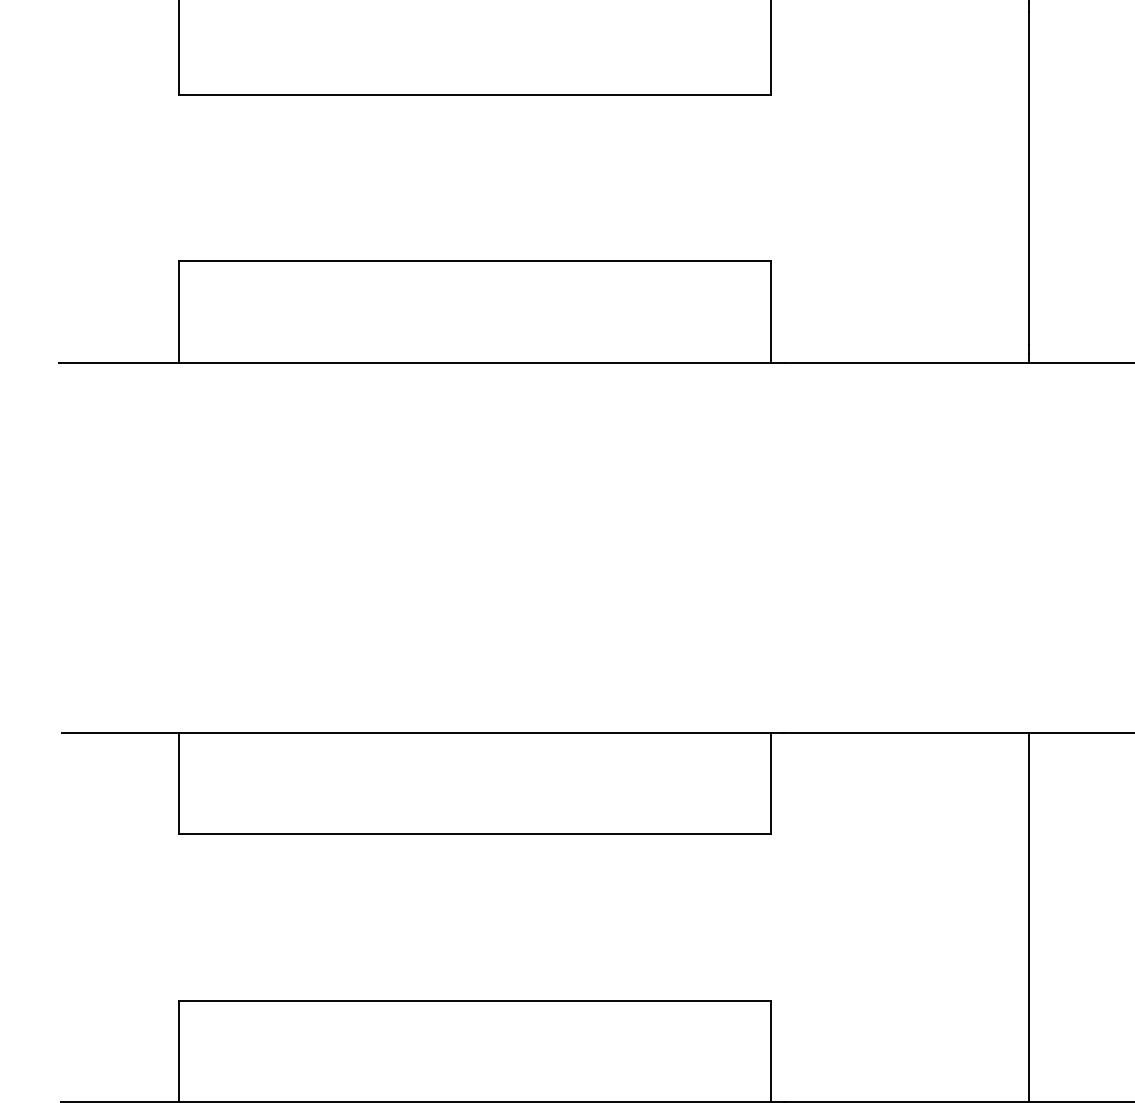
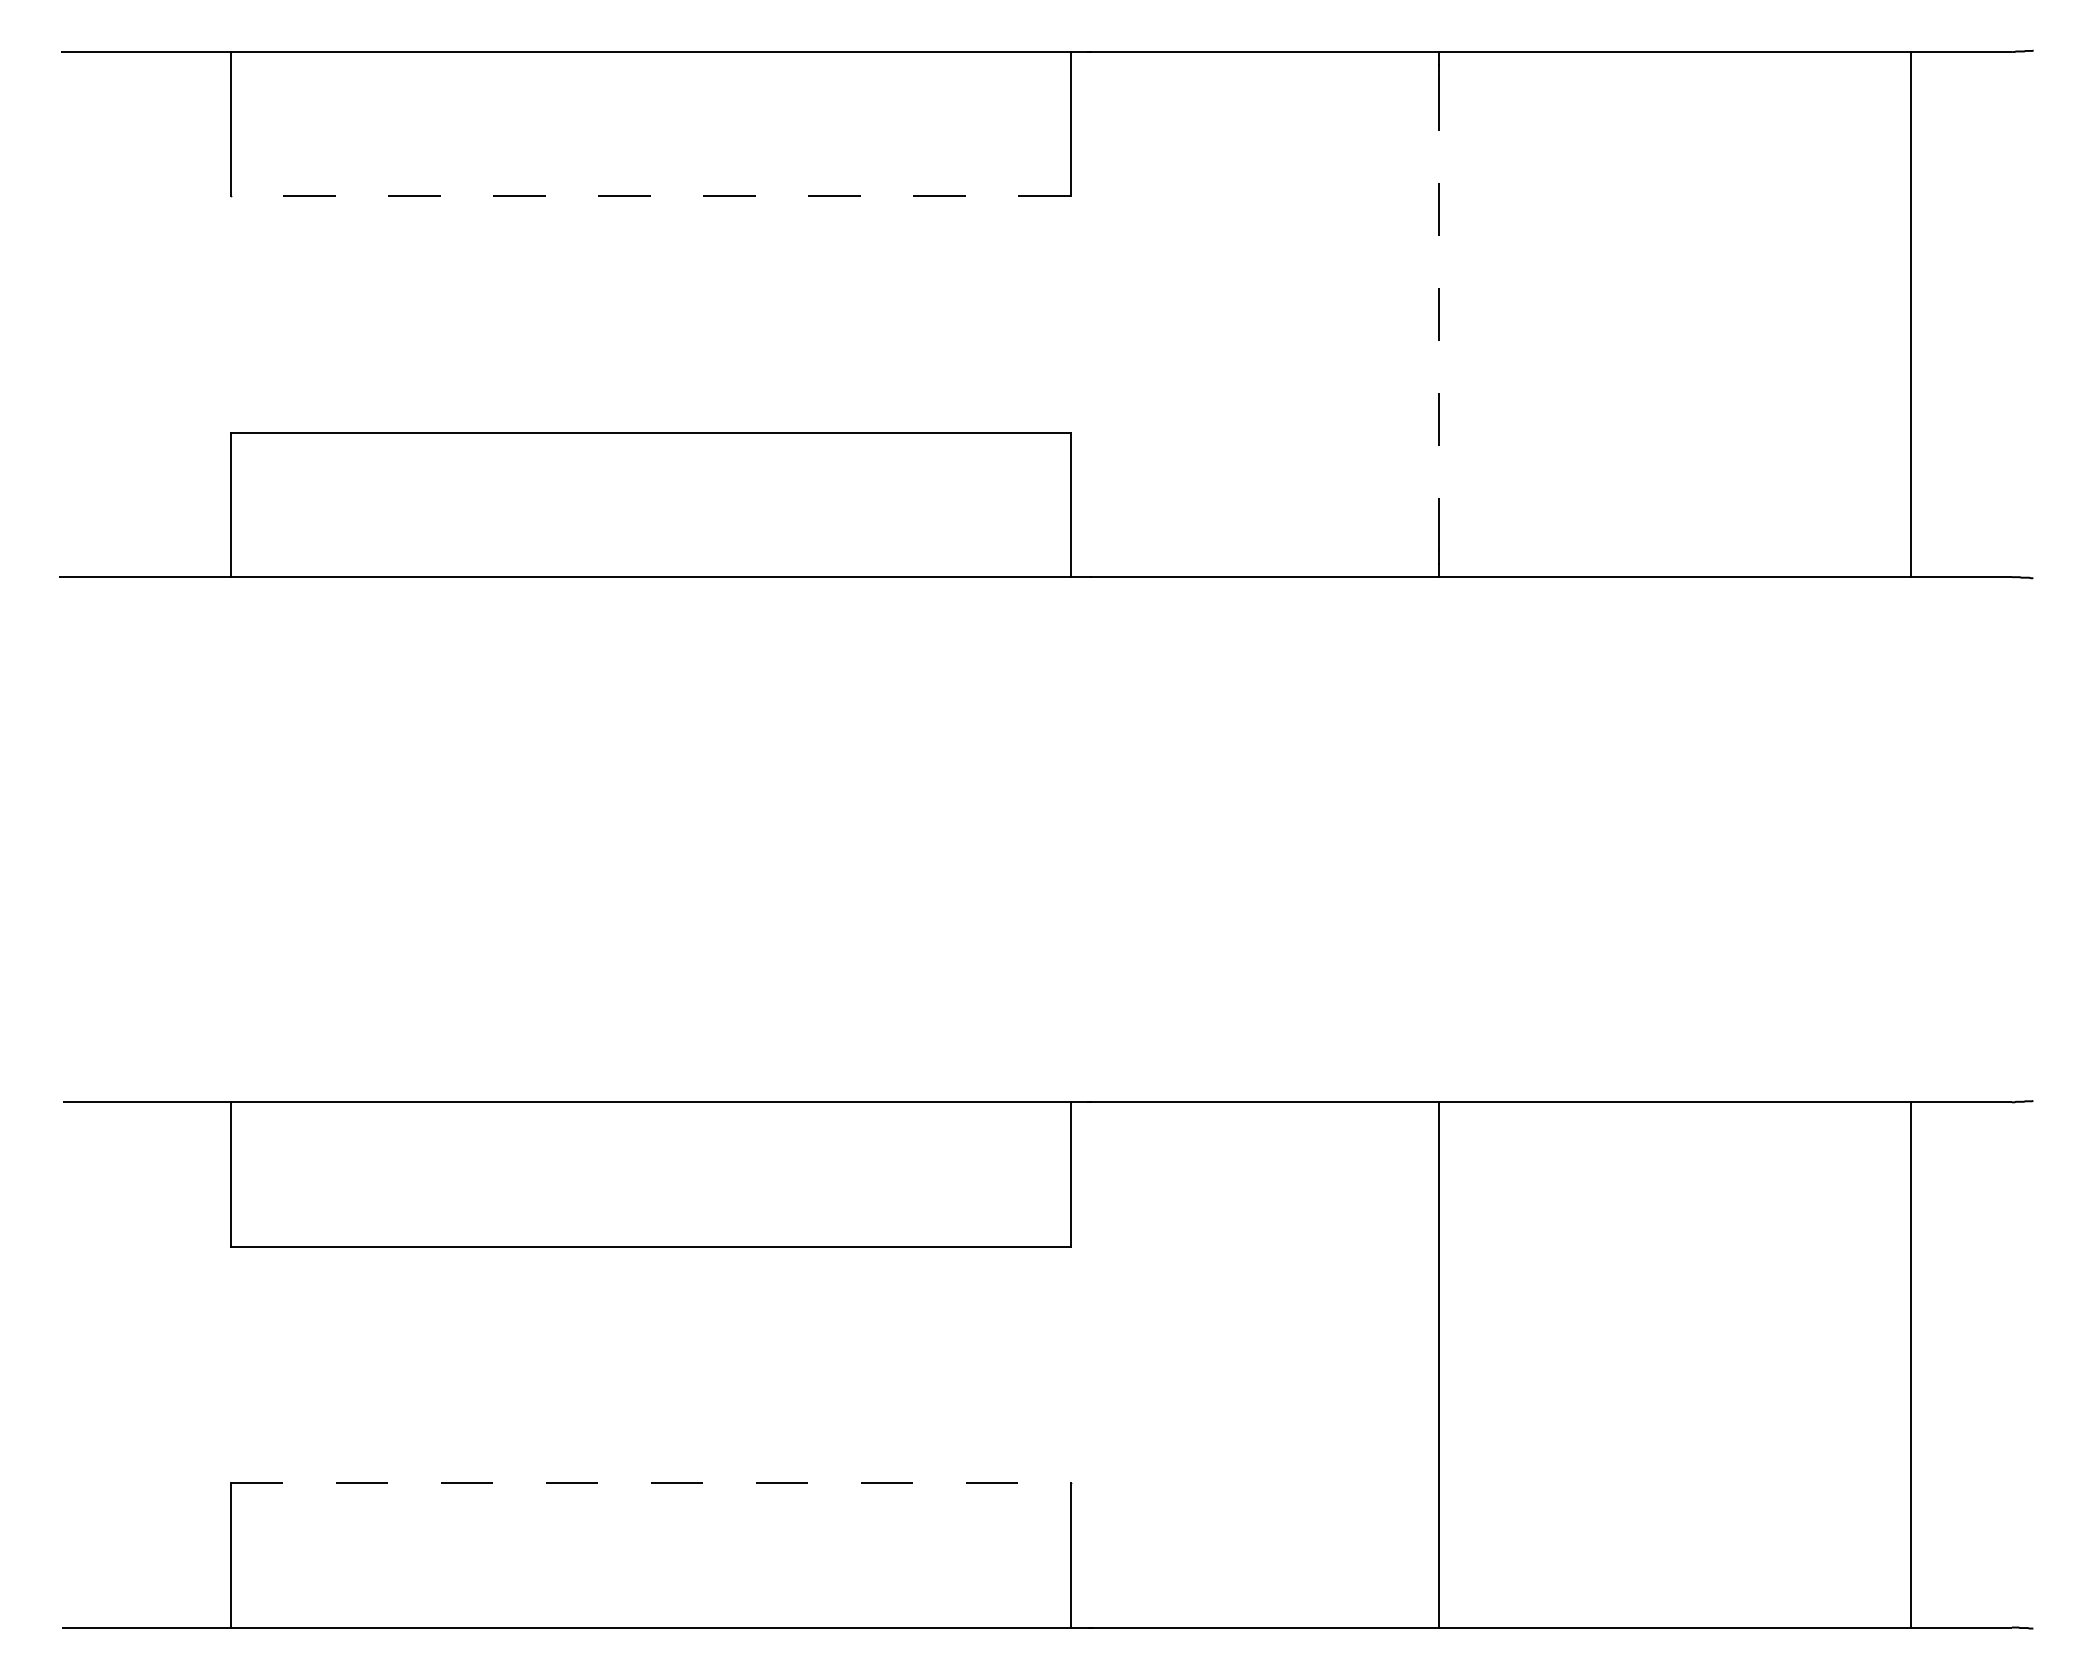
line: (474, 95) -> (650, 196), solid -> dashed
line: (1029, 177) -> (1438, 313), solid -> dashed
line: (475, 1000) -> (651, 1482), solid -> dashed

